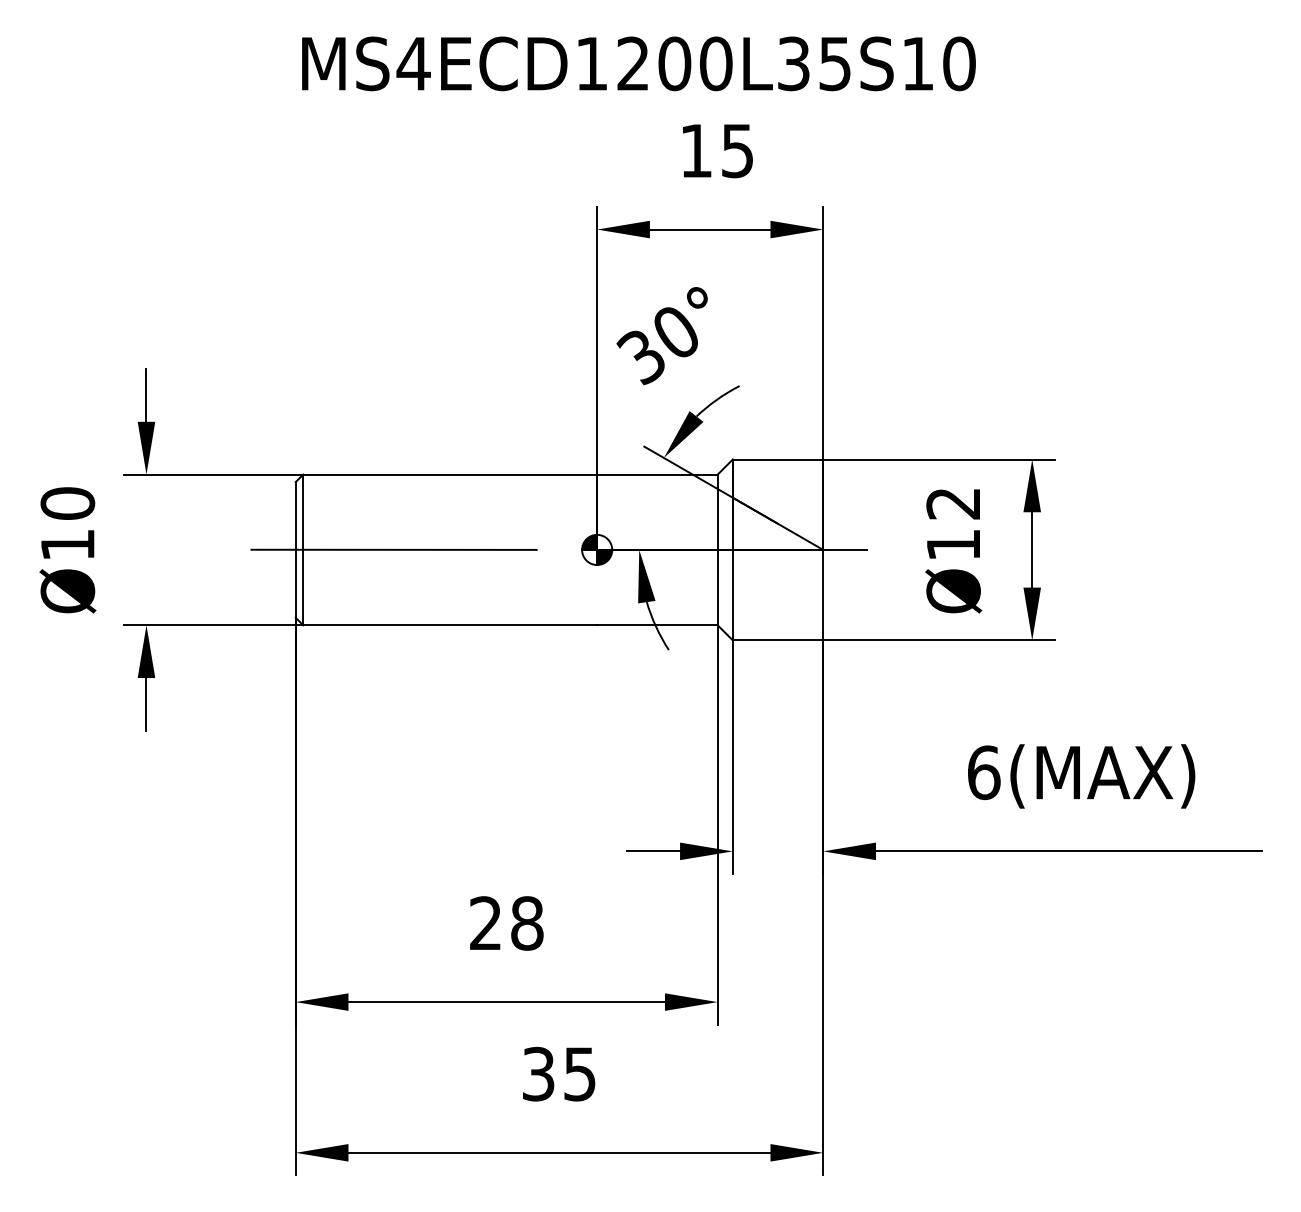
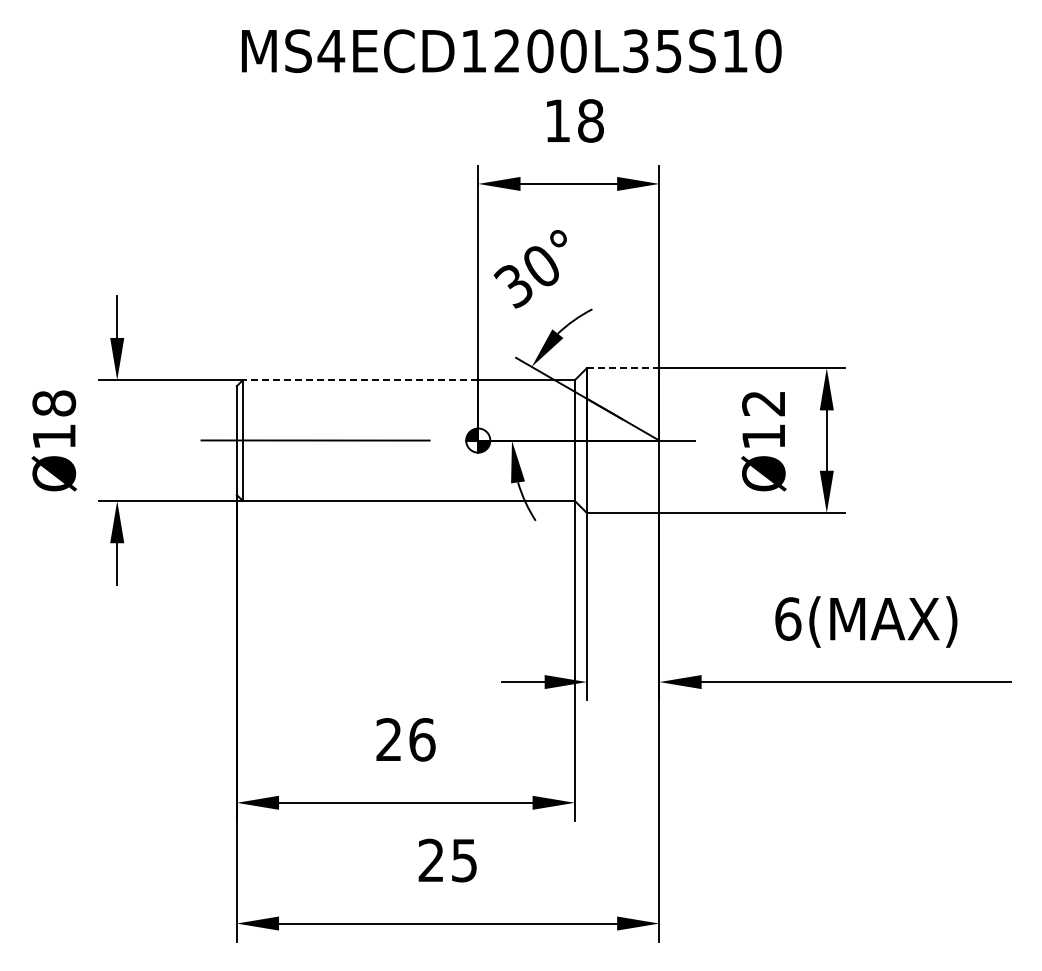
text: (737, 150) -> (590, 120), 15 -> 18
line: (778, 459) -> (623, 368), solid -> dashed
line: (450, 474) -> (360, 380), solid -> dashed
text: (66, 503) -> (53, 403), Ø10 -> Ø18
text: (527, 923) -> (422, 739), 28 -> 26
text: (537, 1074) -> (430, 860), 35 -> 25

